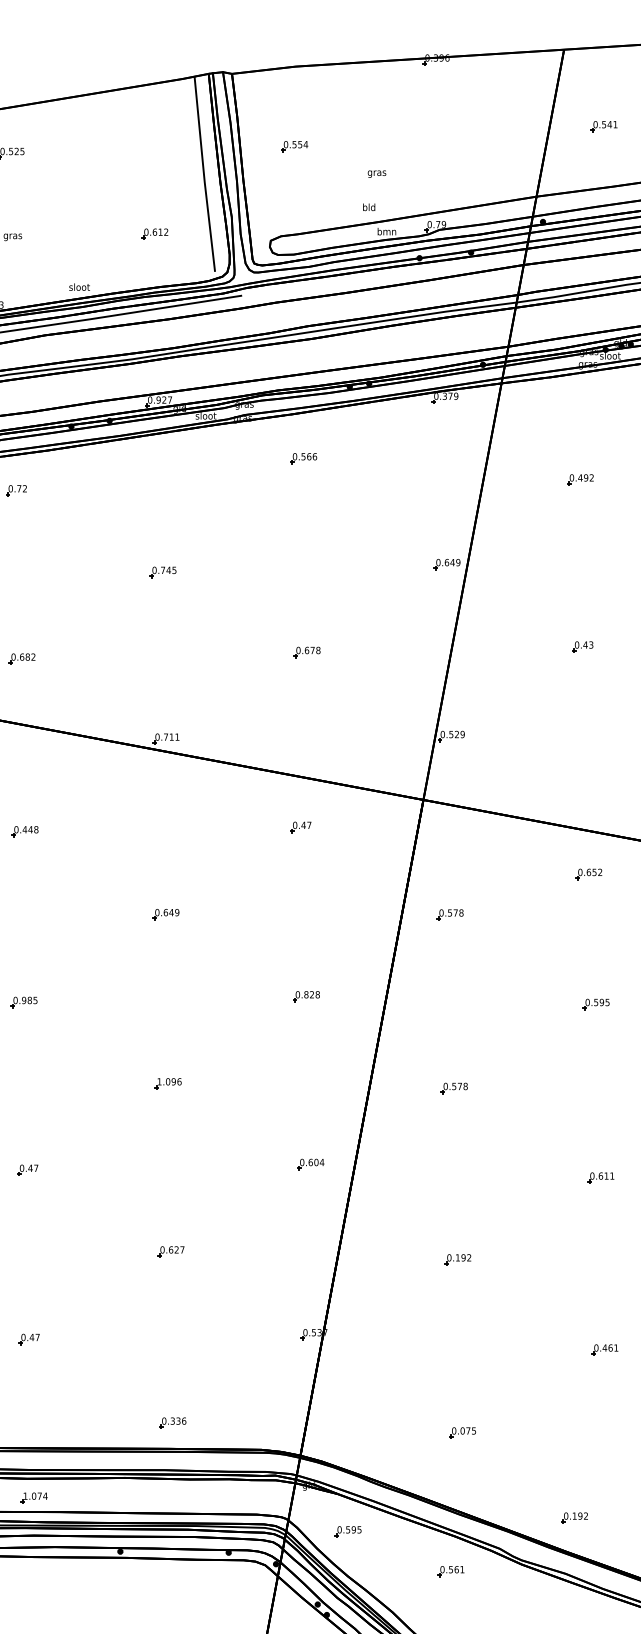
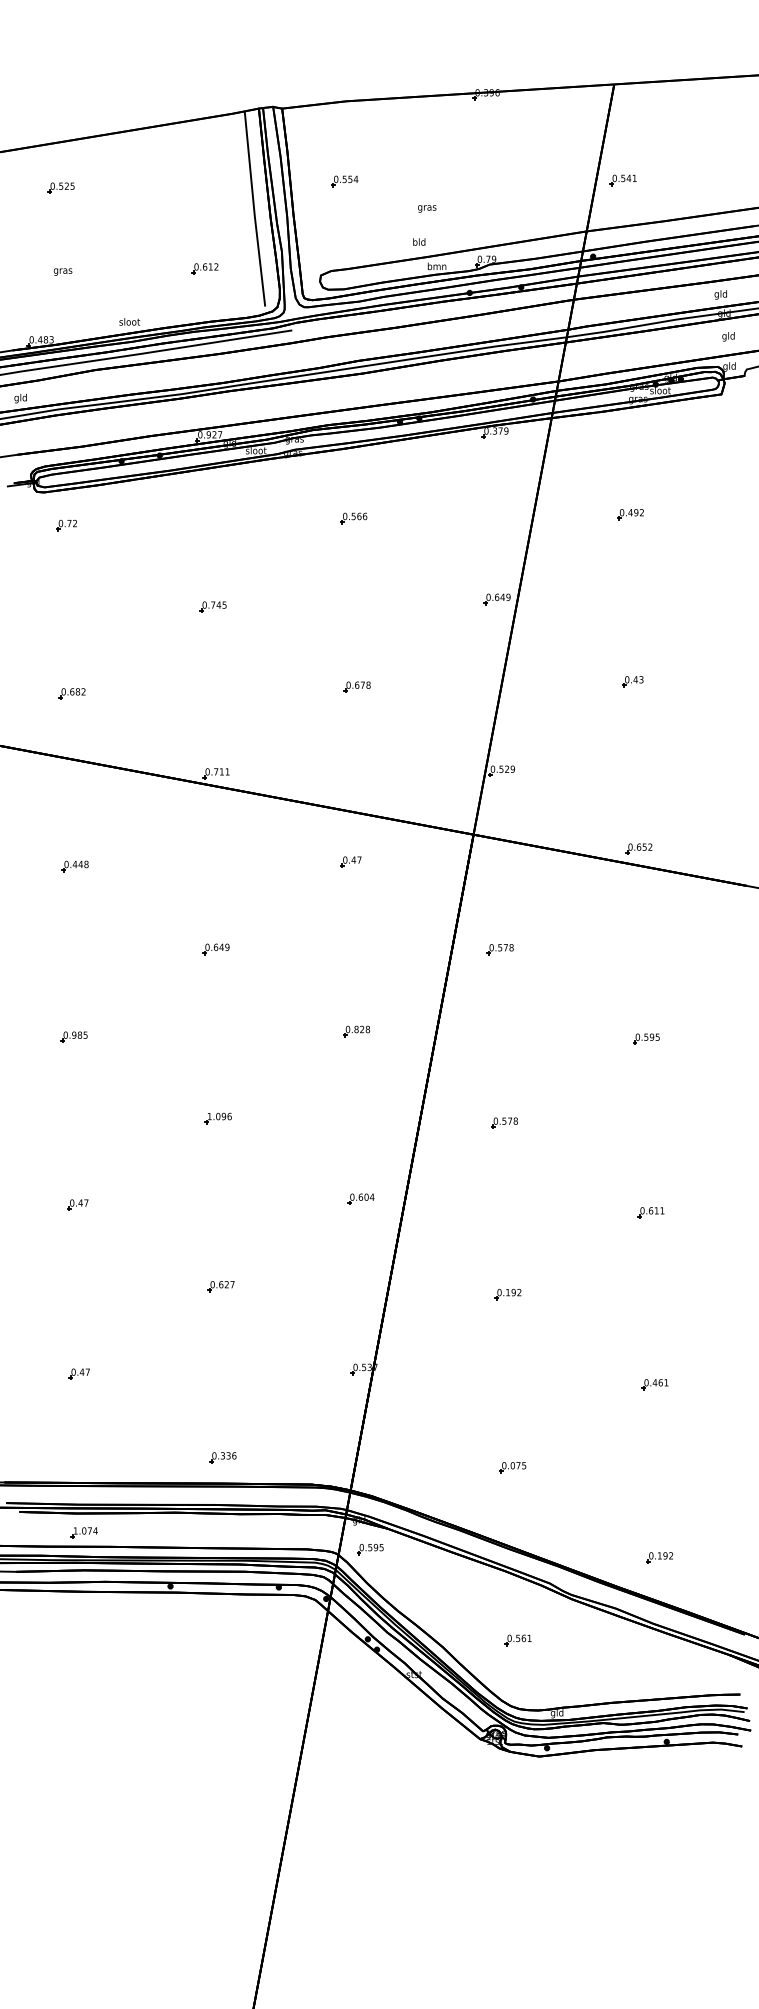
part: (603, 126) -> (622, 180), moved
part: (303, 458) -> (353, 518), moved
part: (588, 873) -> (638, 848), moved
part: (574, 1517) -> (659, 1557), moved
part: (348, 1531) -> (370, 1549), moved
part: (450, 1571) -> (517, 1640), moved

